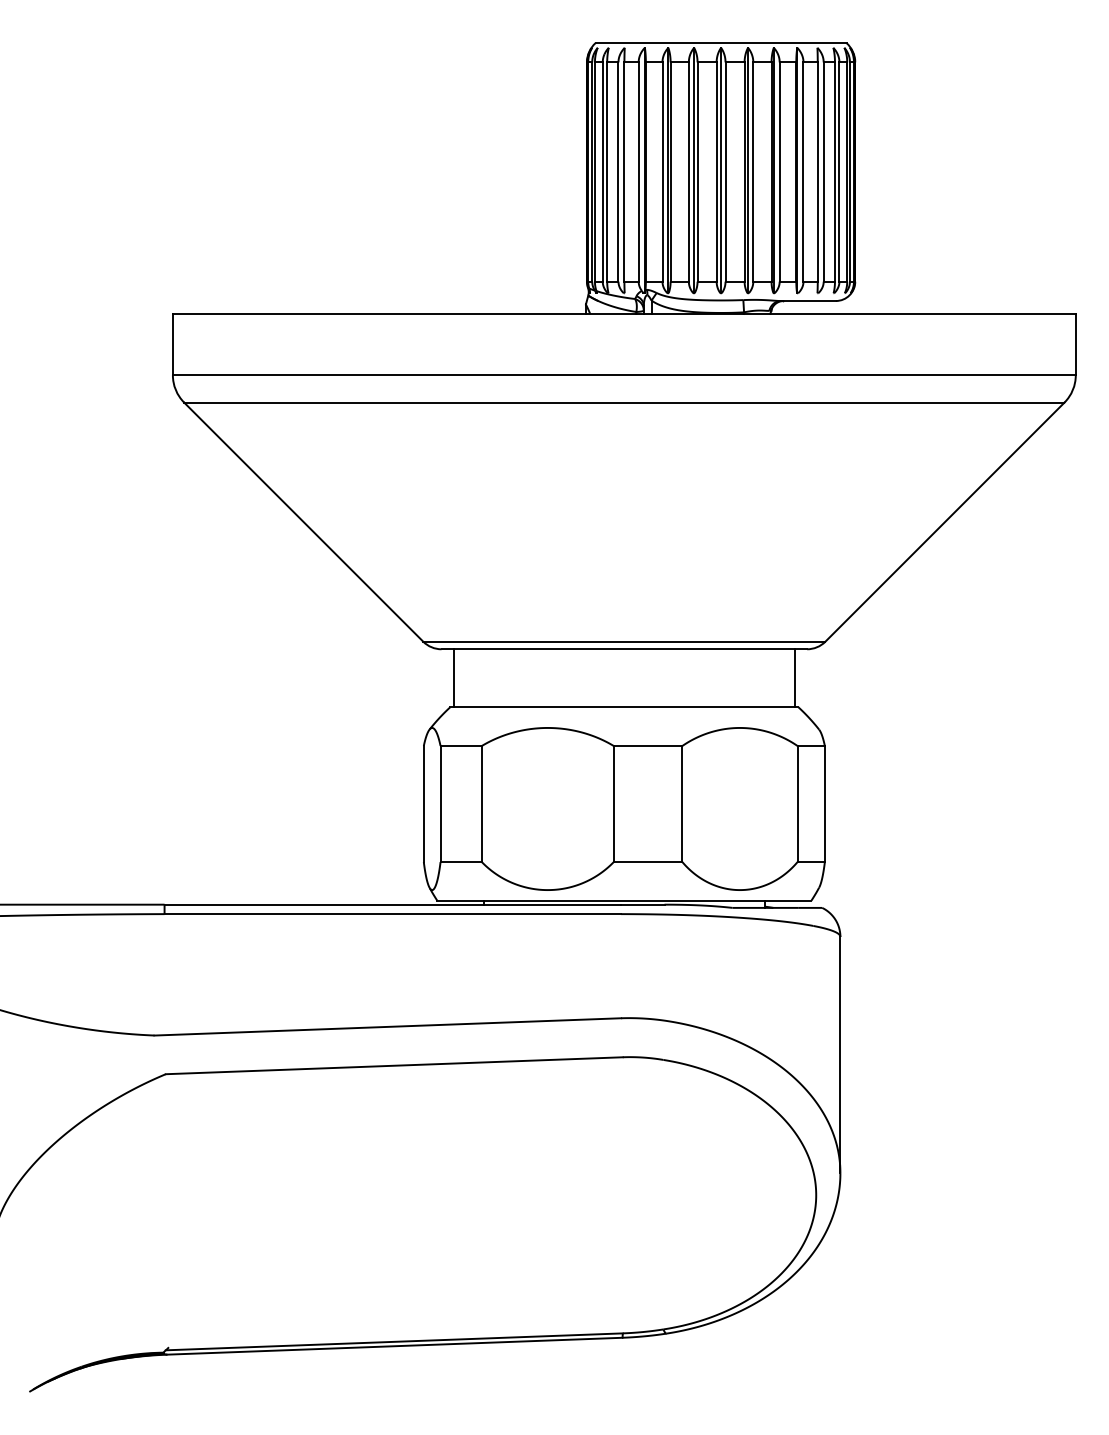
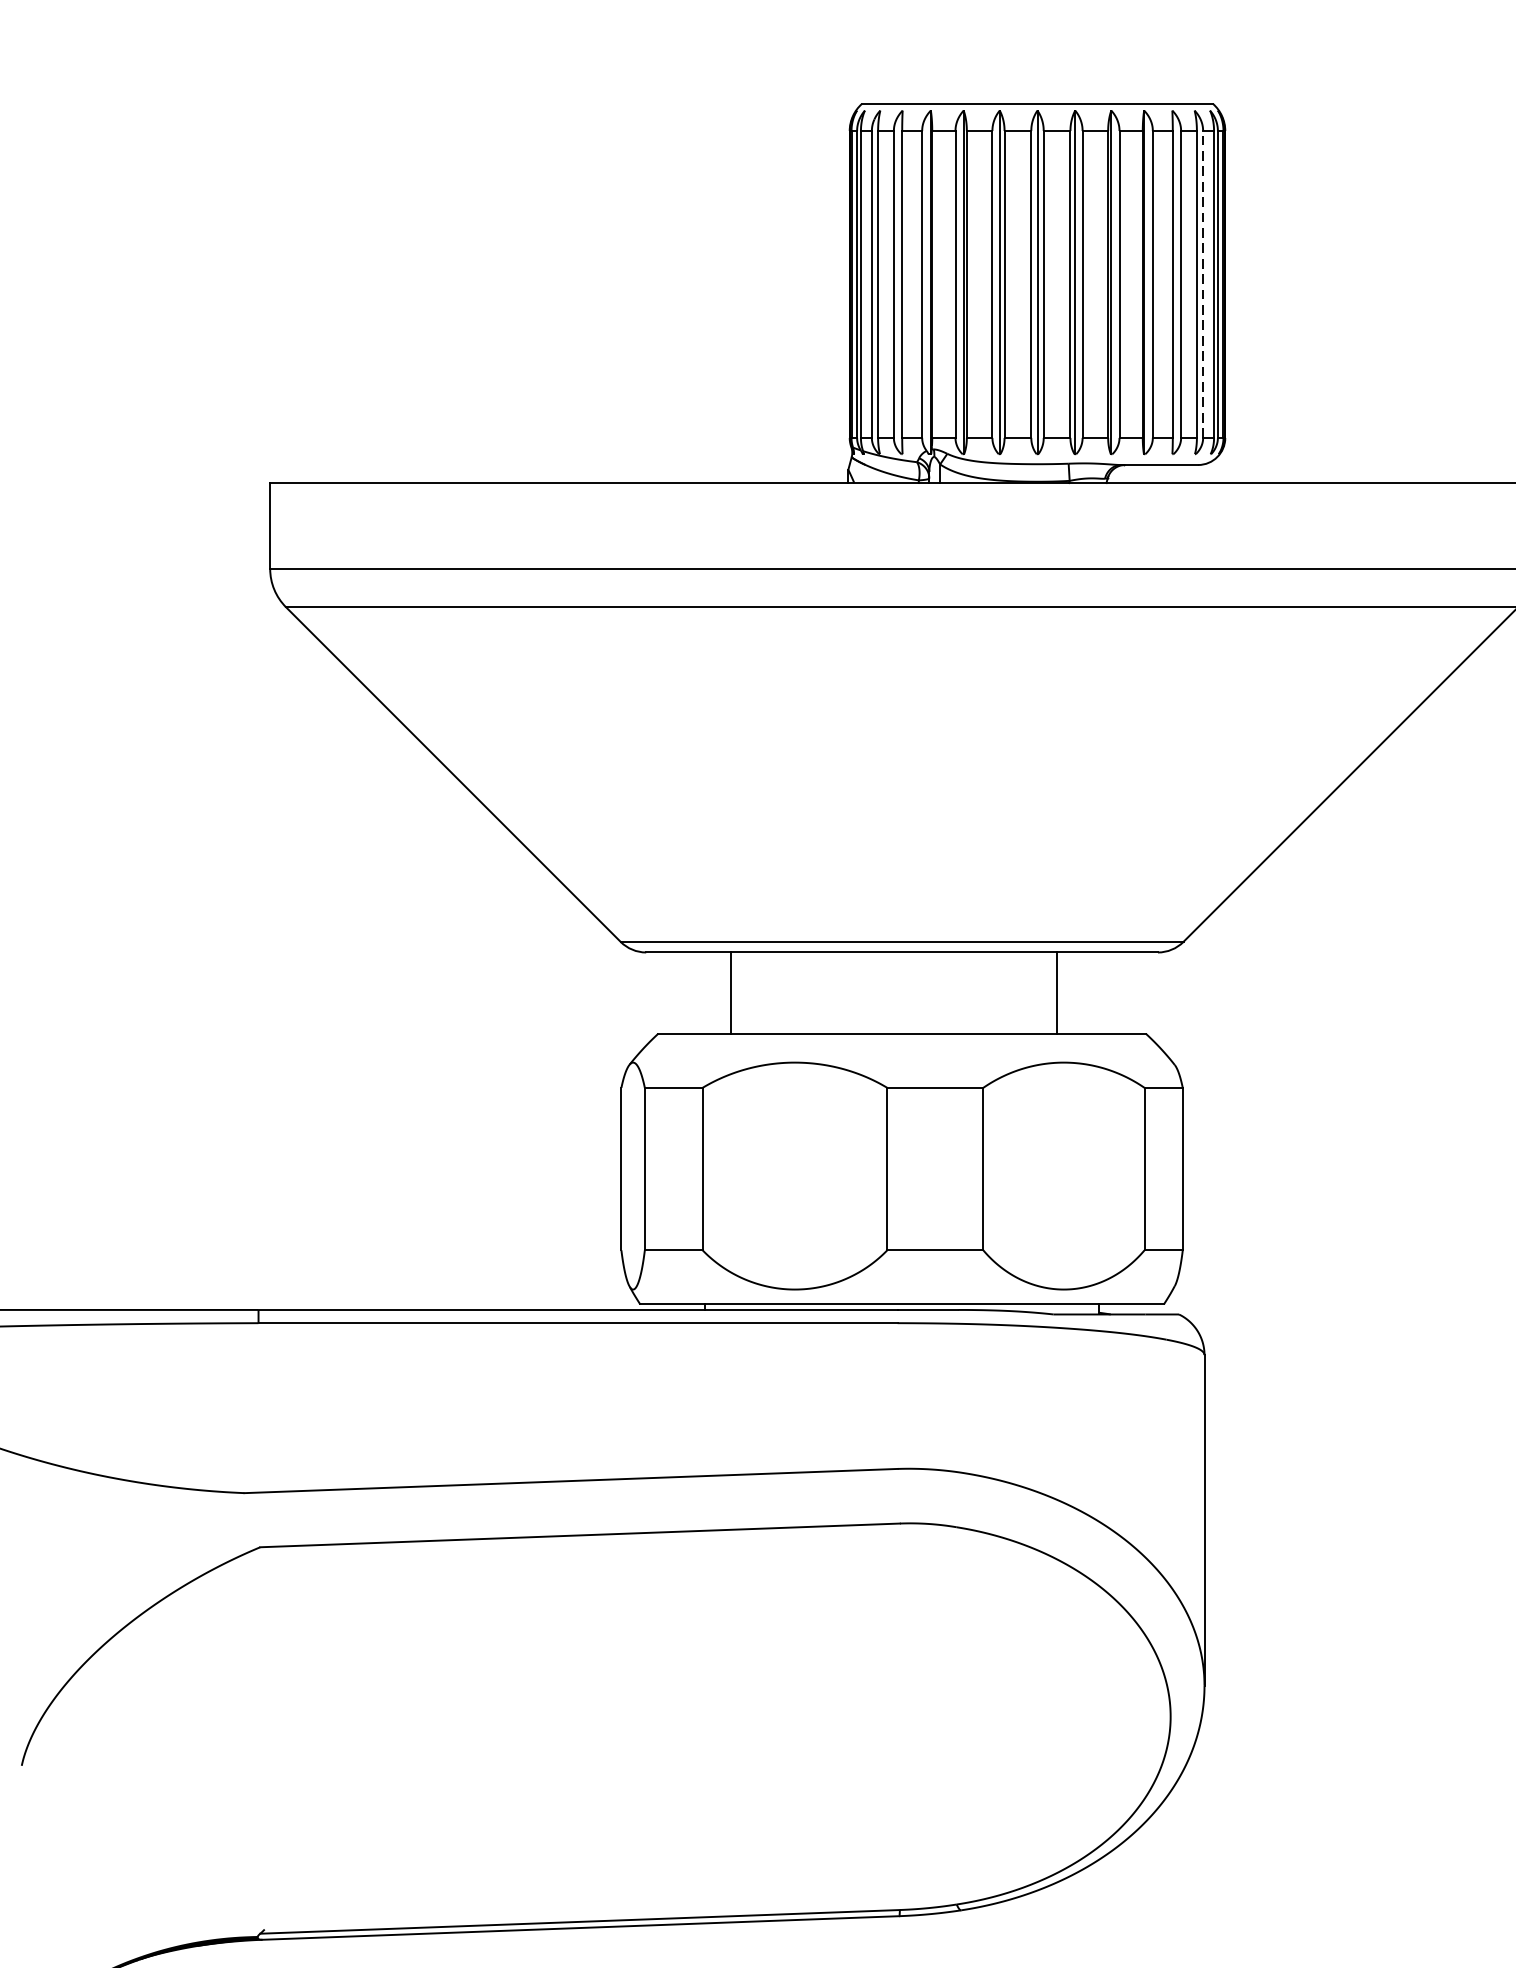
line: (839, 172) -> (1203, 285), solid -> dashed
line: (453, 678) -> (730, 993), moved
line: (794, 678) -> (1056, 993), moved

